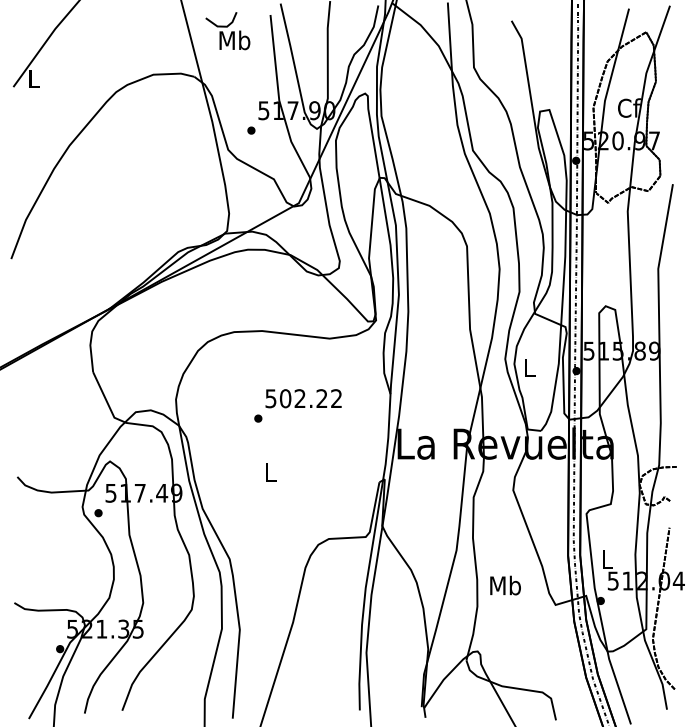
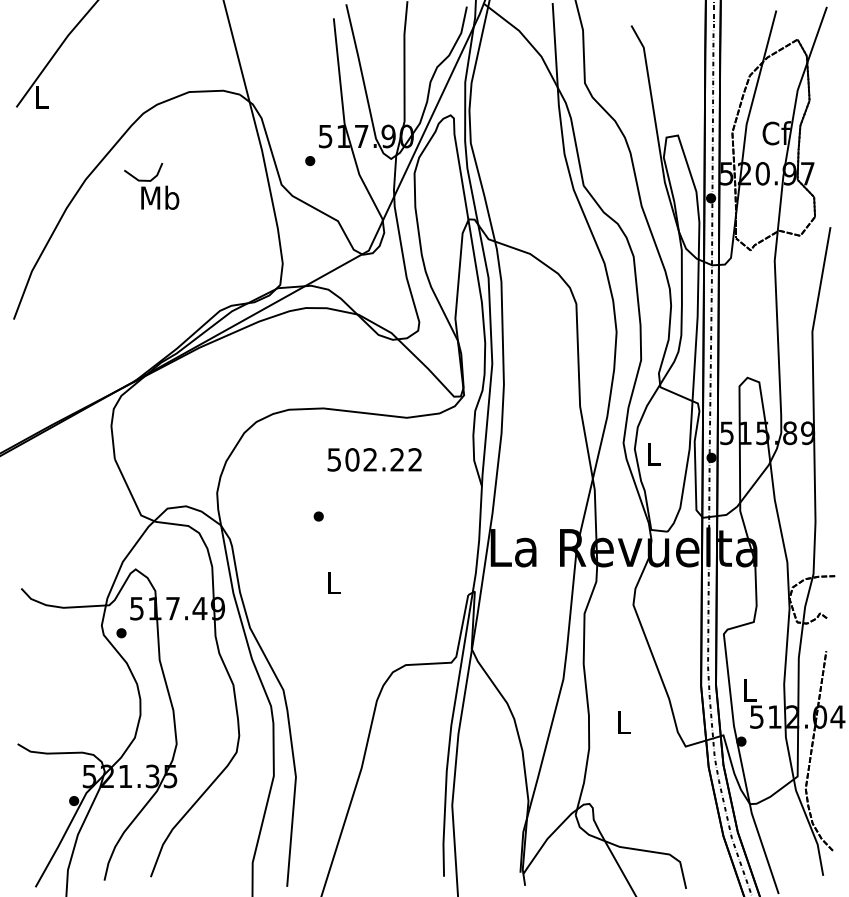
part: (227, 31) -> (151, 186), moved
text: (303, 398) -> (374, 459), moved
text: (505, 585) -> (623, 722), Mb -> L

